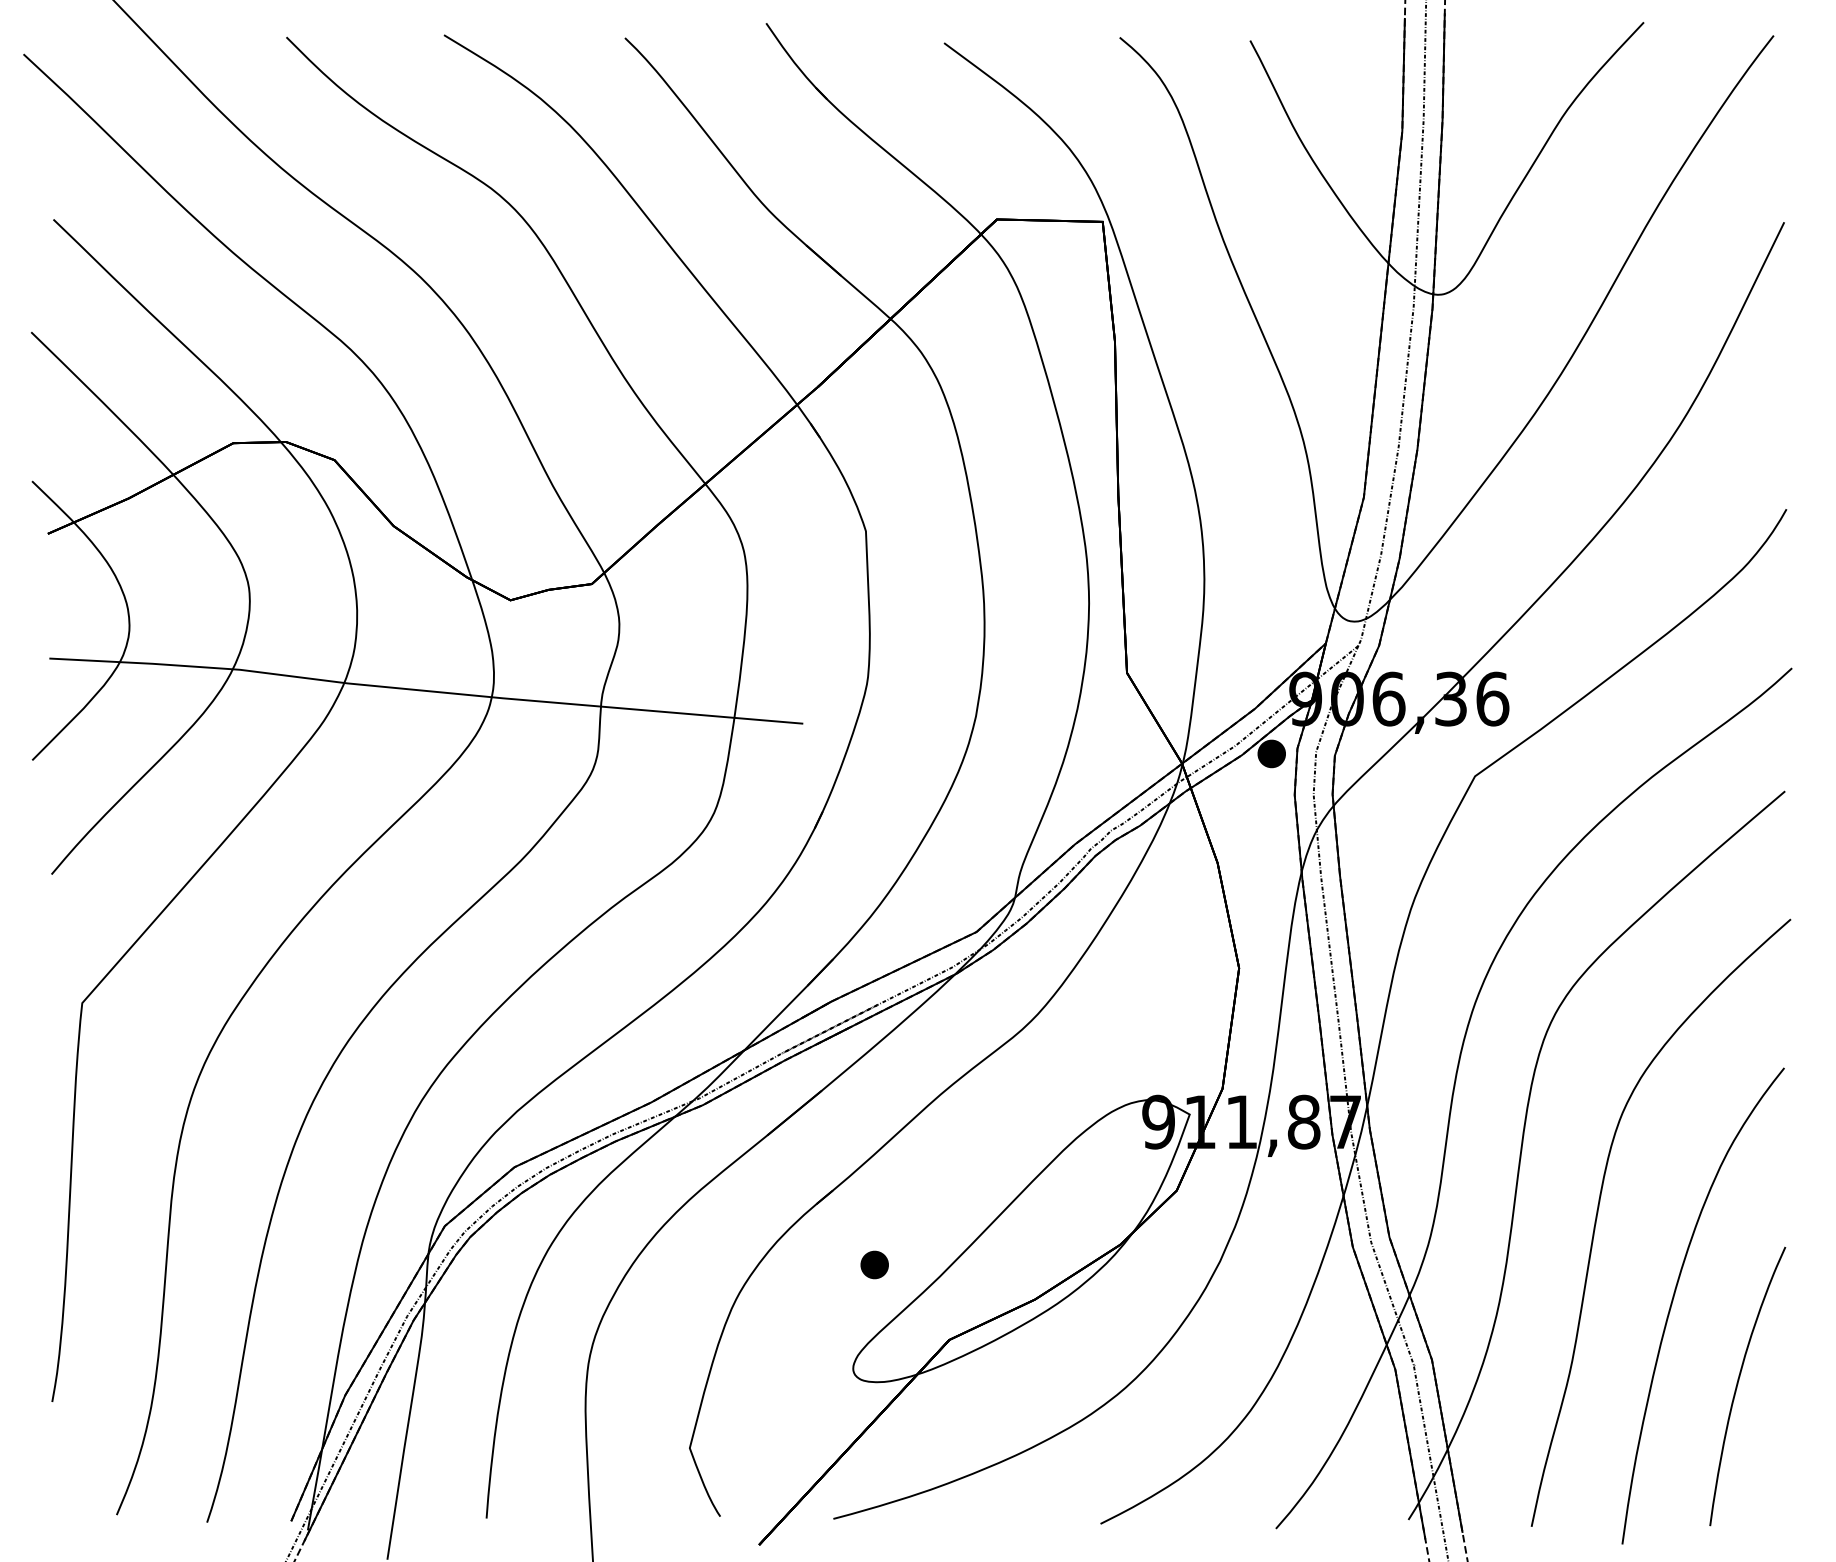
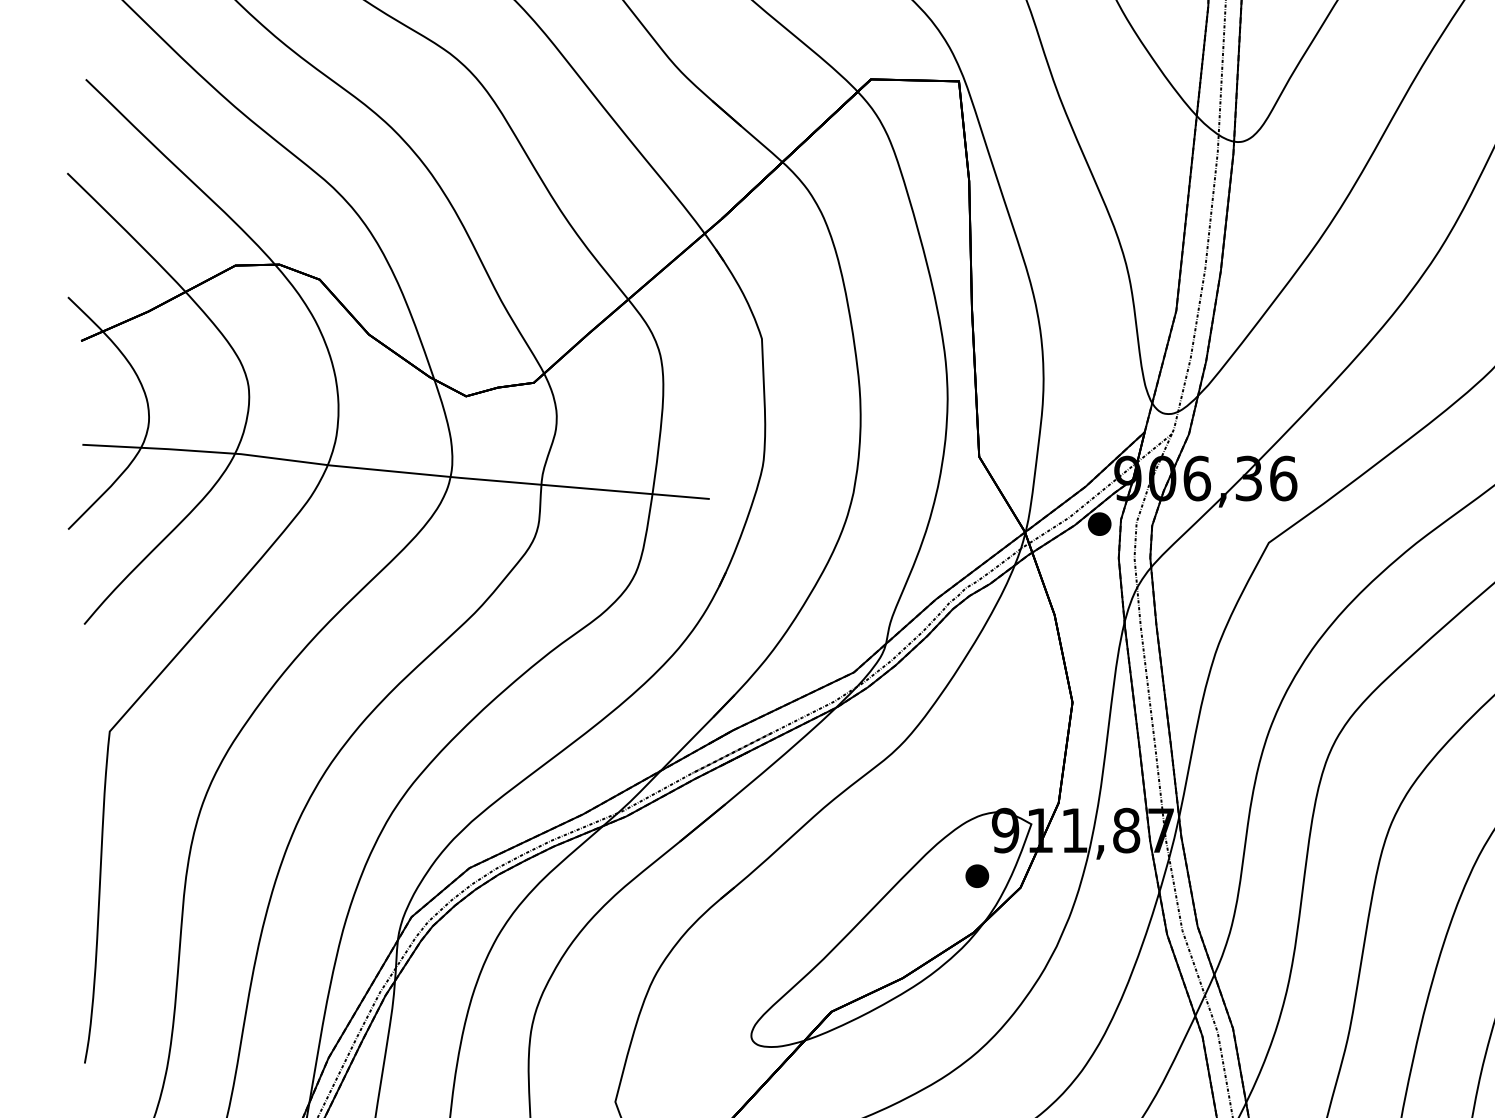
part: (874, 1264) -> (977, 875), moved

